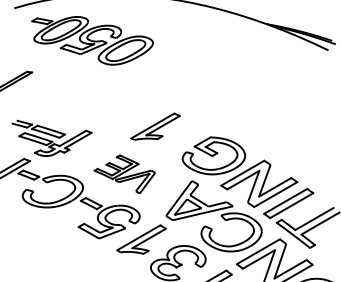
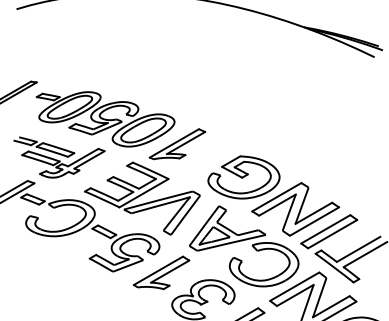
part: (92, 40) -> (105, 119), moved
part: (124, 174) -> (142, 198), size x1.67

